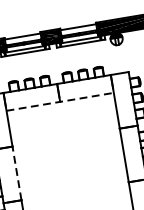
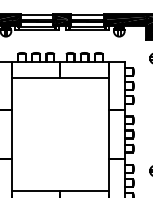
line: (60, 101) -> (60, 77), dashed -> solid
line: (17, 173) -> (12, 134), dashed -> solid

